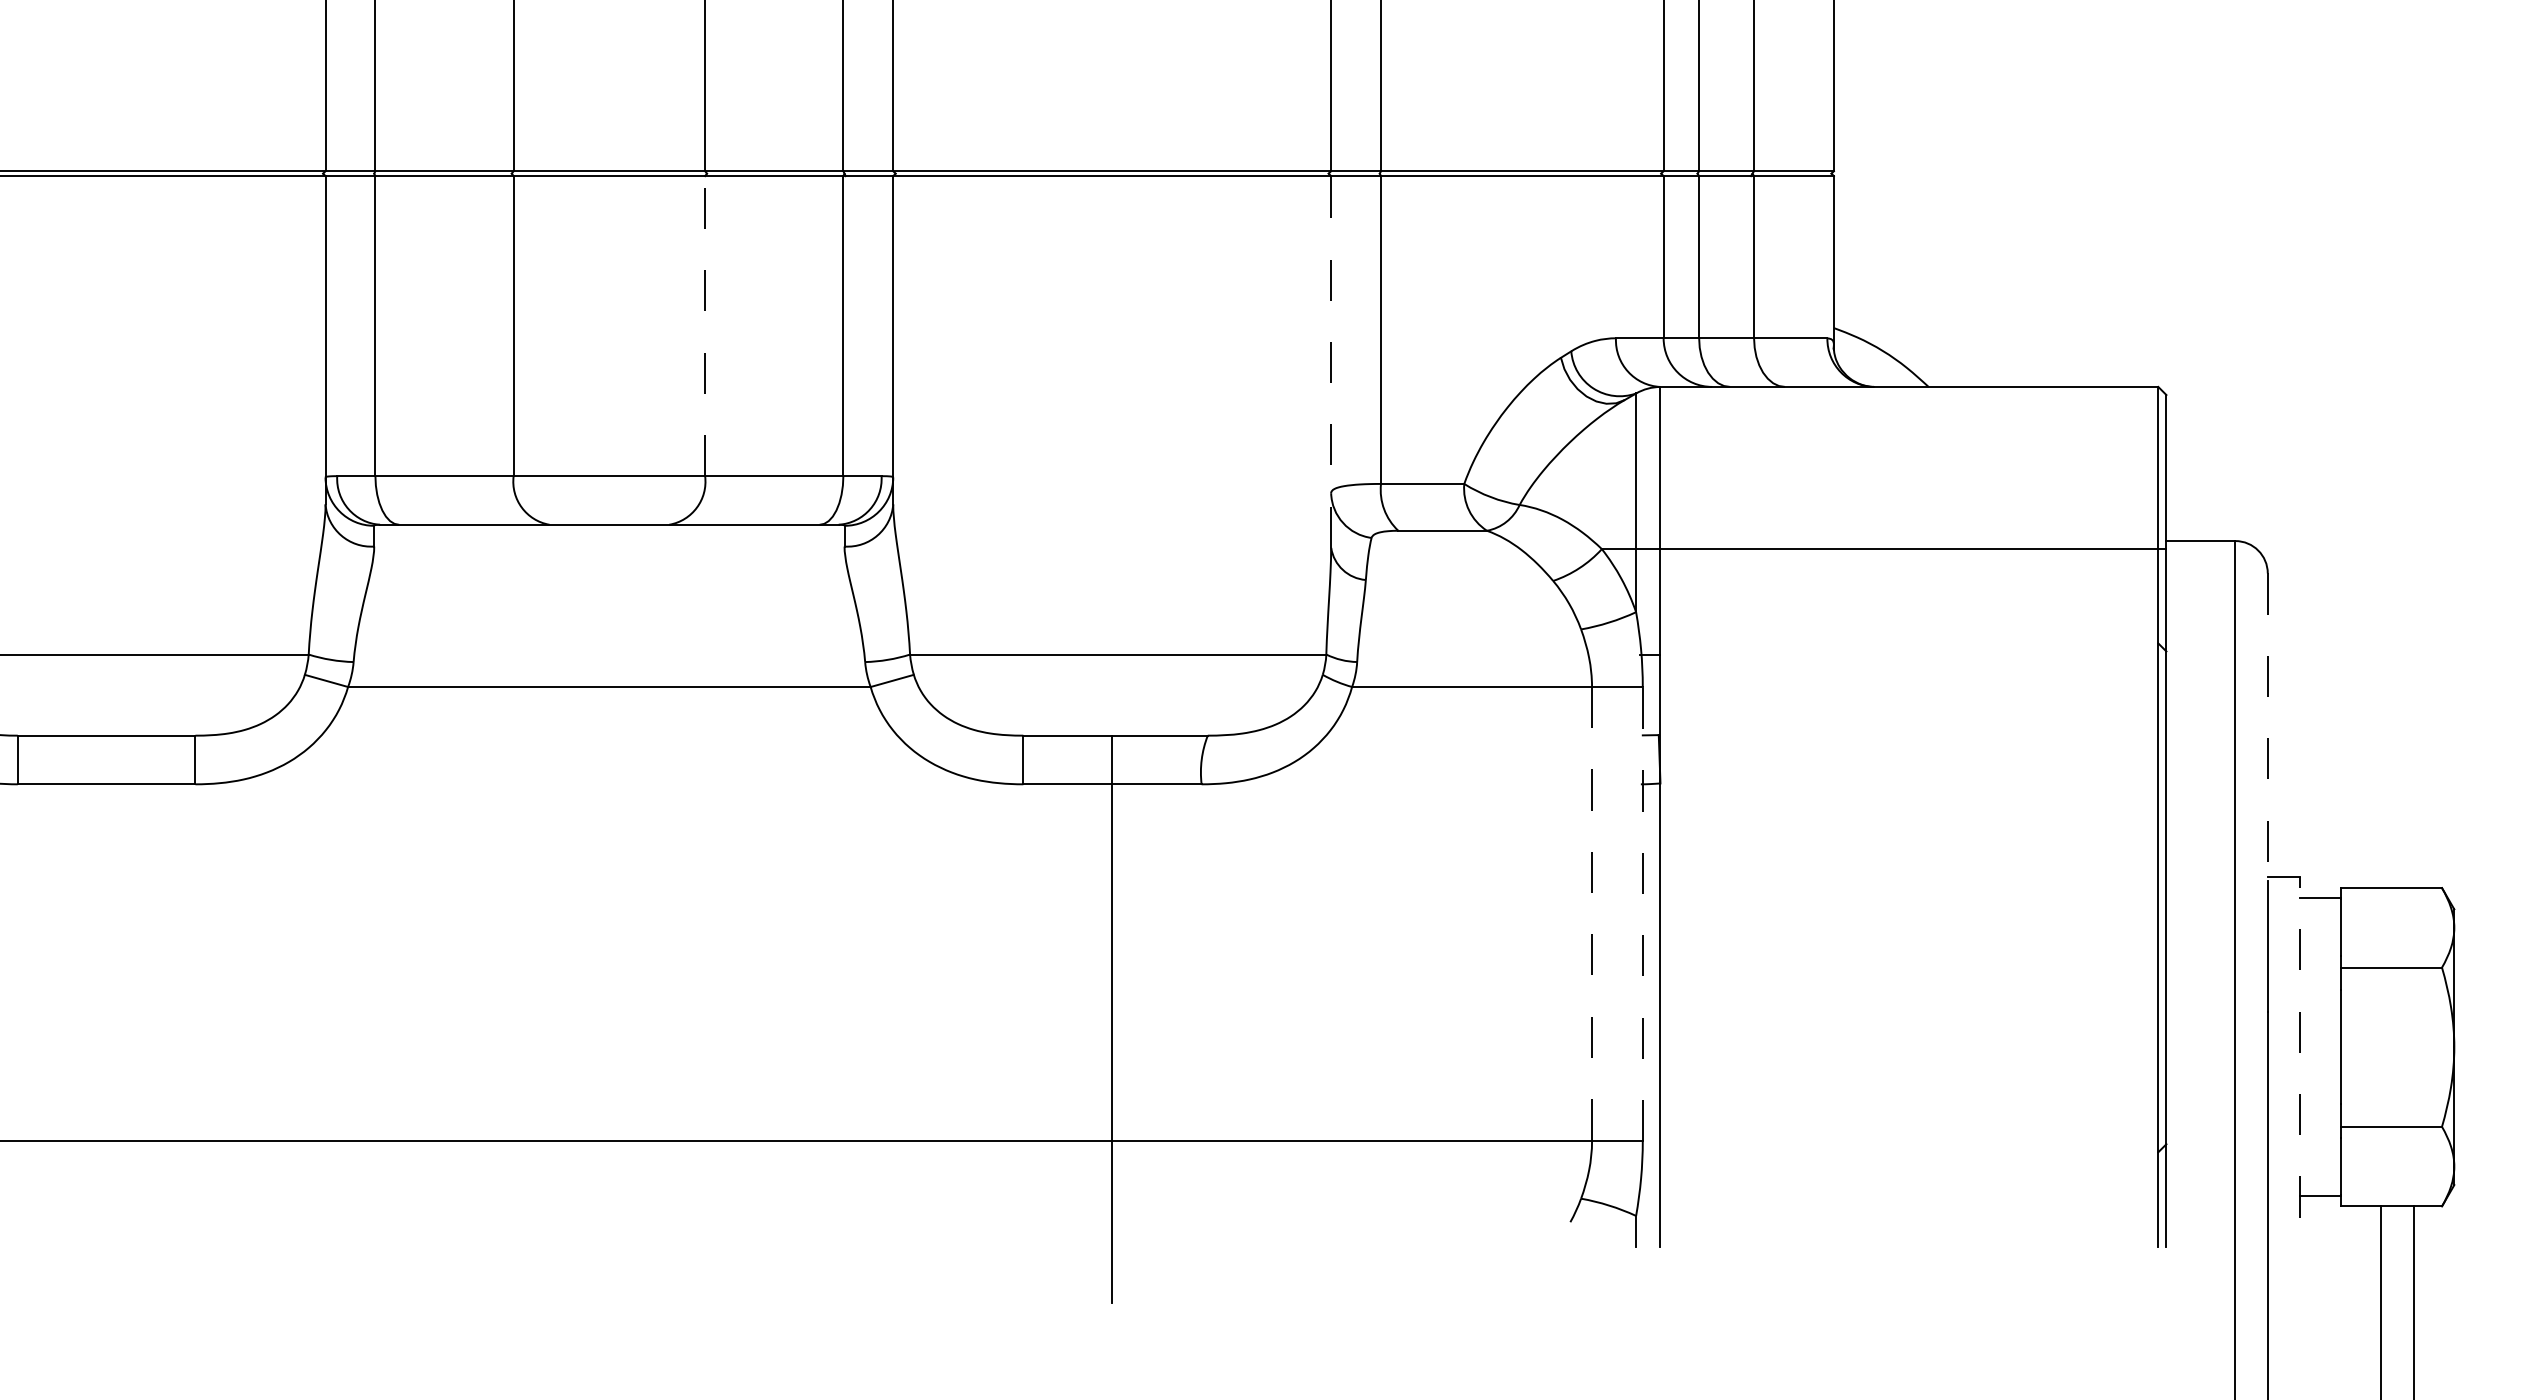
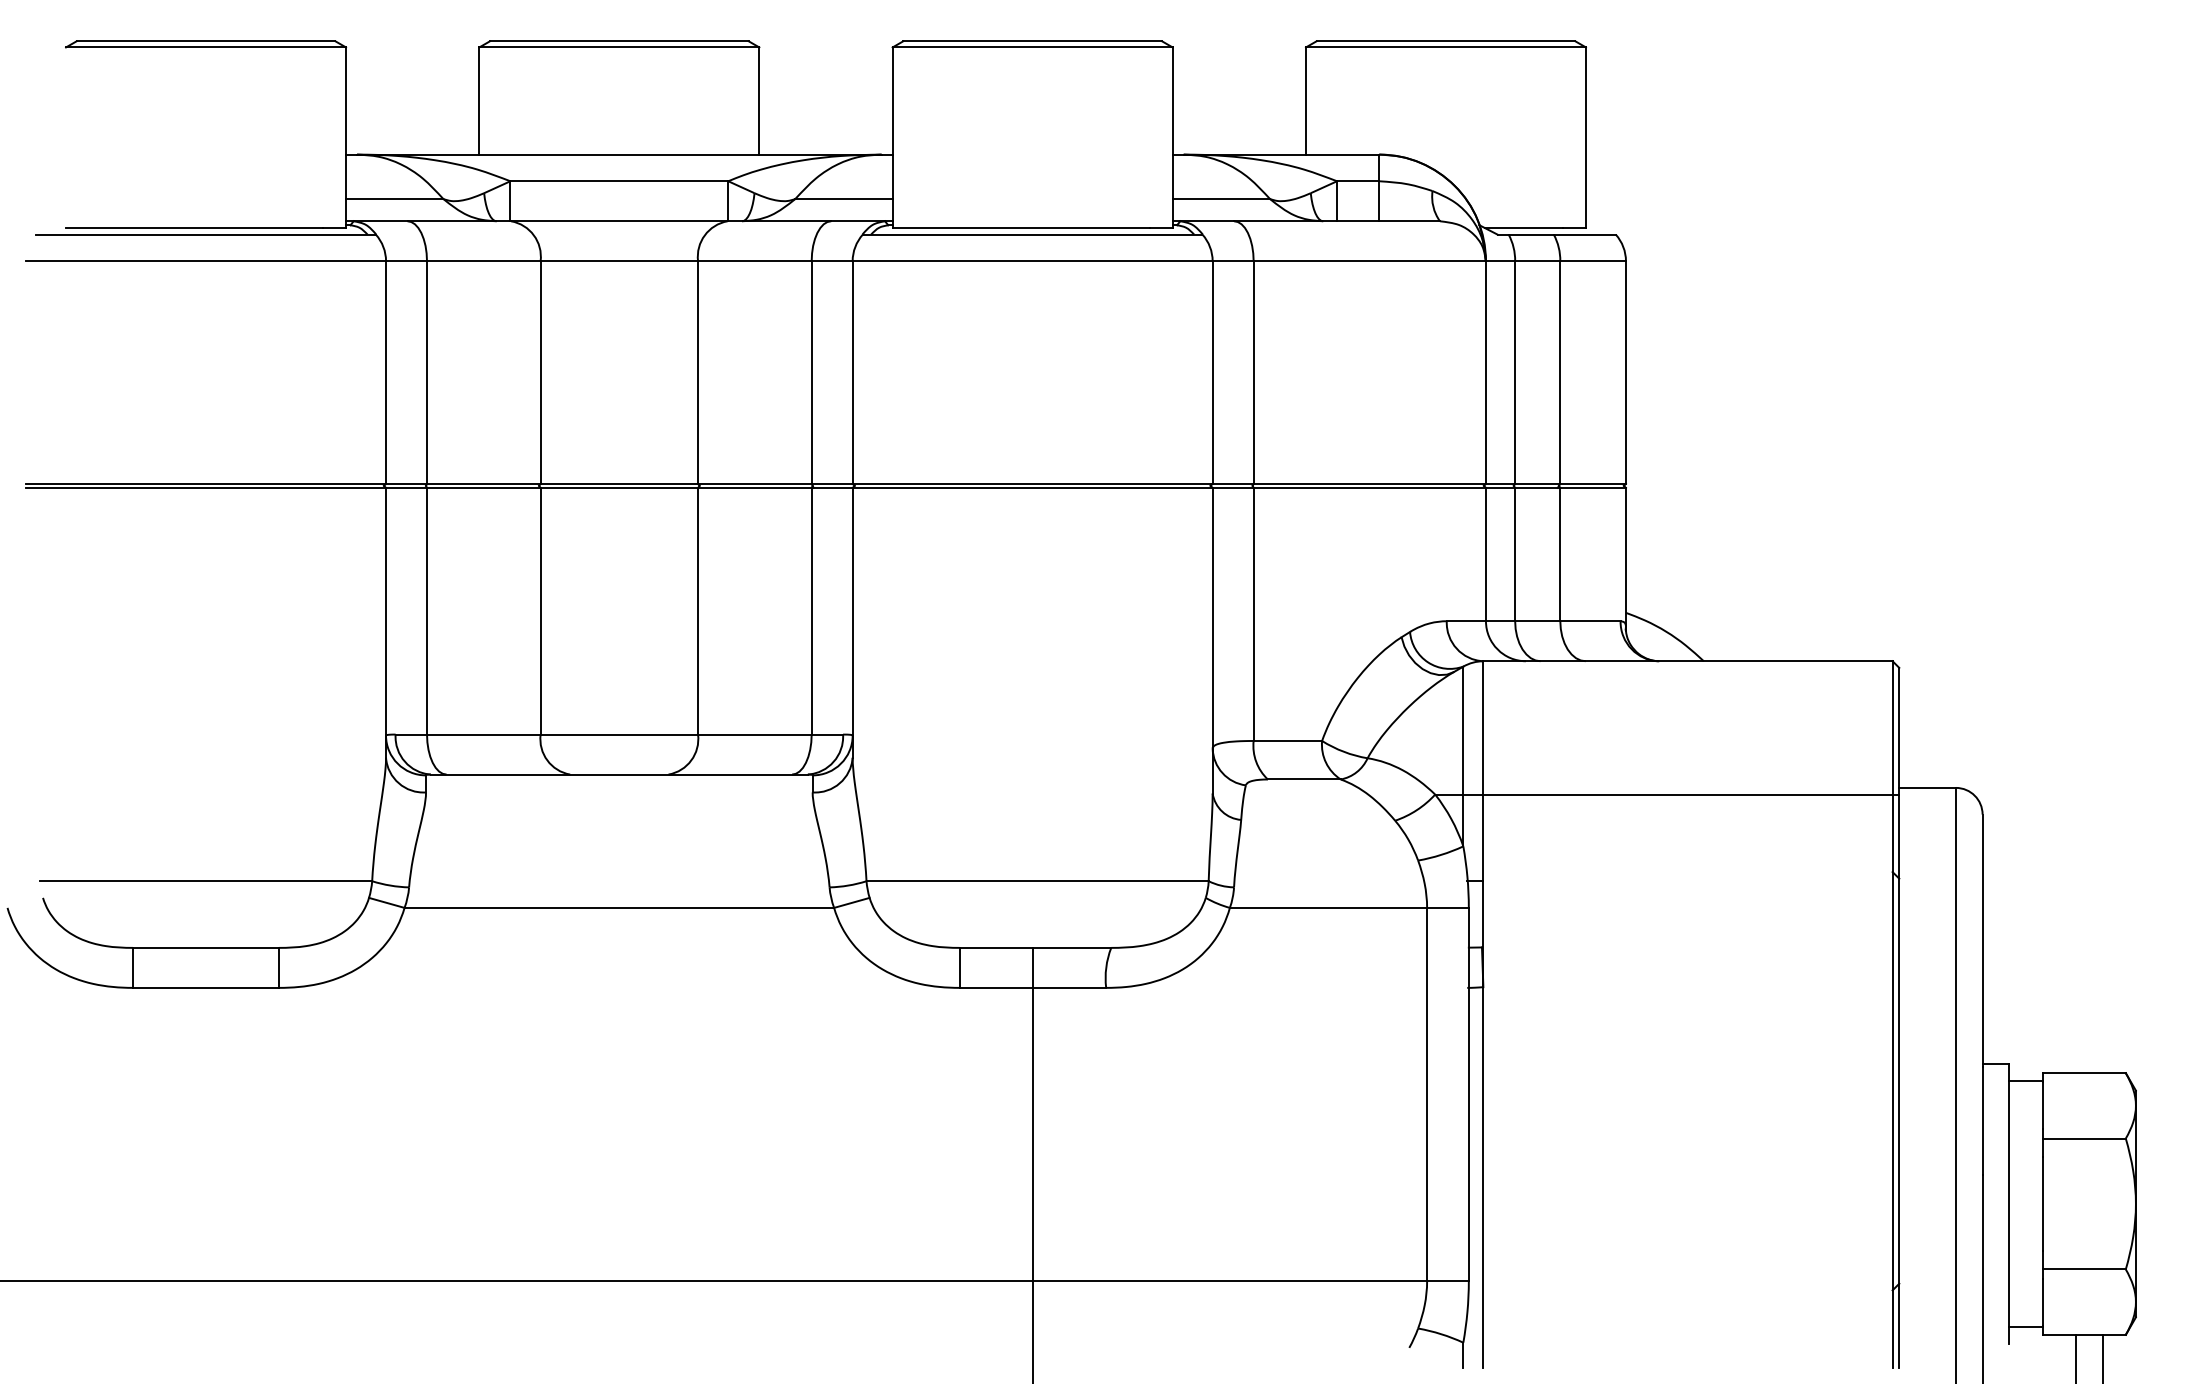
line: (705, 325) -> (698, 610), dashed -> solid
line: (1330, 361) -> (1212, 640), dashed -> solid
line: (2267, 727) -> (1982, 941), dashed -> solid
line: (1592, 914) -> (1427, 1094), dashed -> solid
line: (1642, 914) -> (1468, 1094), dashed -> solid
line: (2300, 1047) -> (2009, 1204), dashed -> solid

